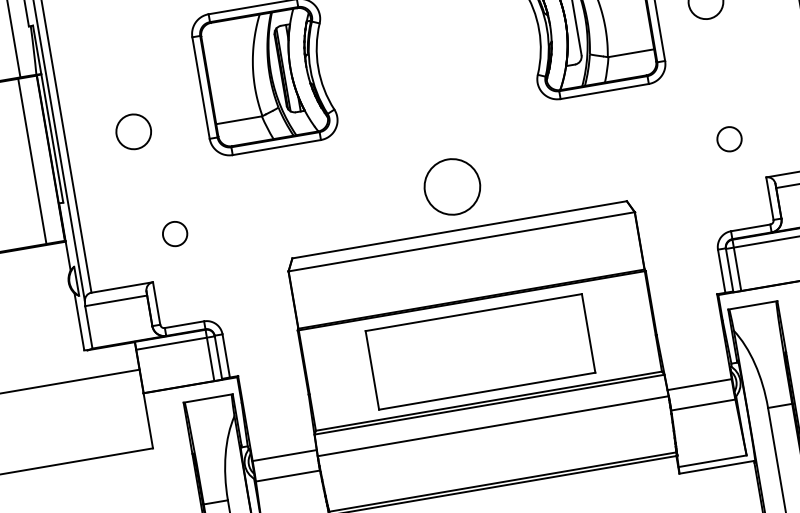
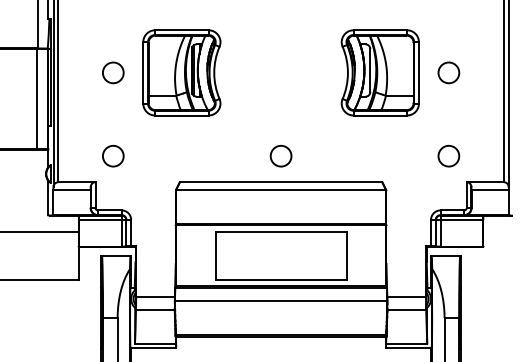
circle: (133, 131) -> (113, 72), moved
circle: (728, 138) -> (448, 155), size x1.43
circle: (451, 185) -> (280, 155), size x0.62
circle: (175, 232) -> (113, 155), size x1.43

